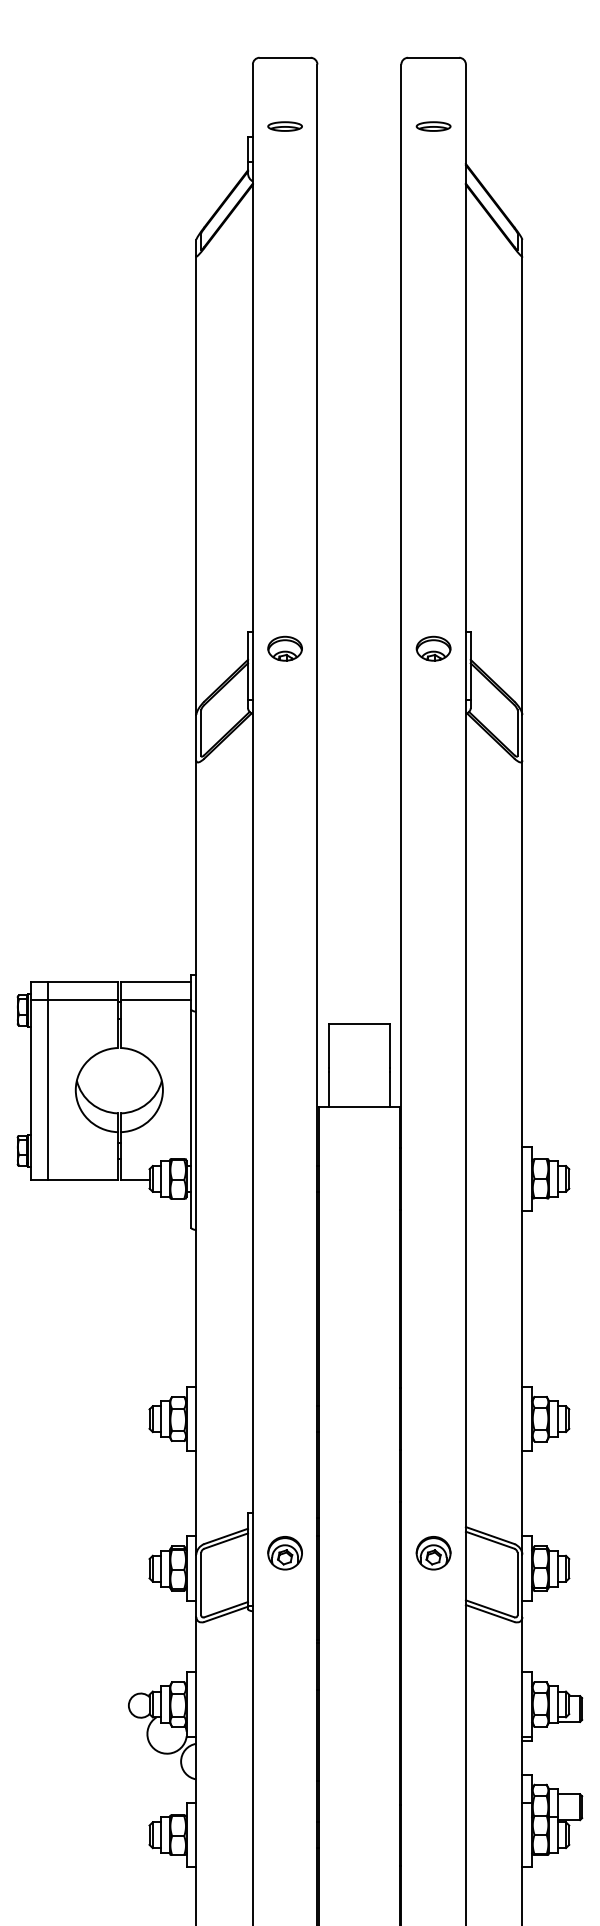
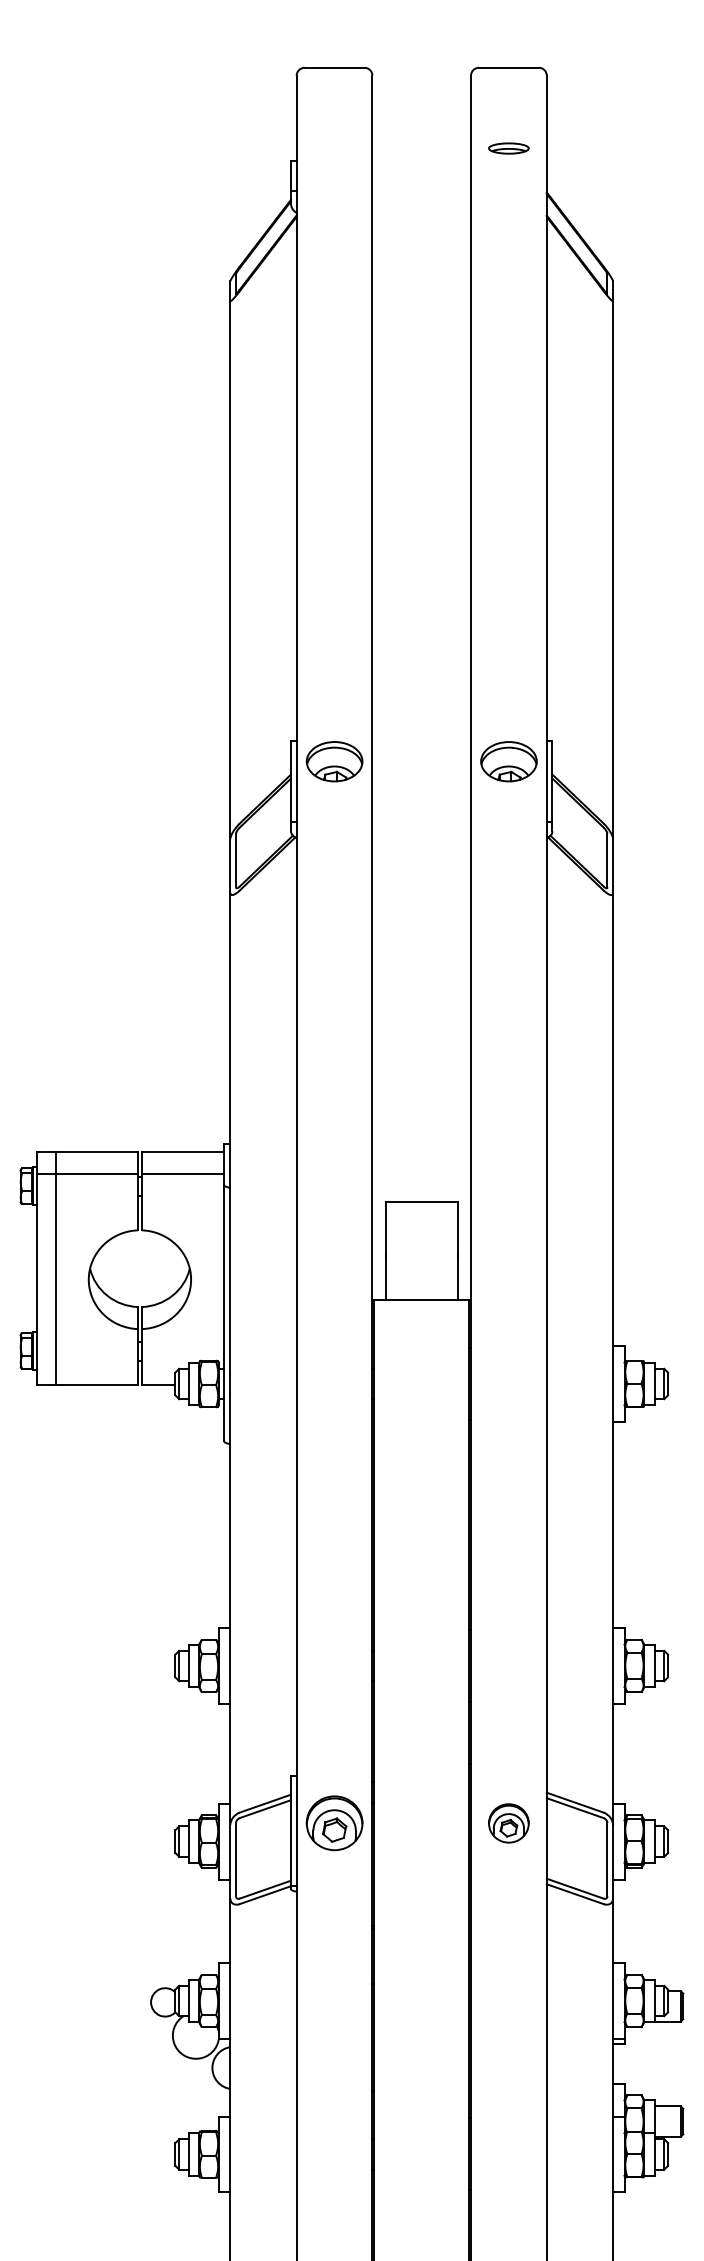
part: (284, 126) -> (333, 148), removed
part: (284, 648) -> (333, 761), size x1.4
part: (433, 648) -> (508, 761), size x1.4
part: (284, 1553) -> (333, 1823), size x1.4

